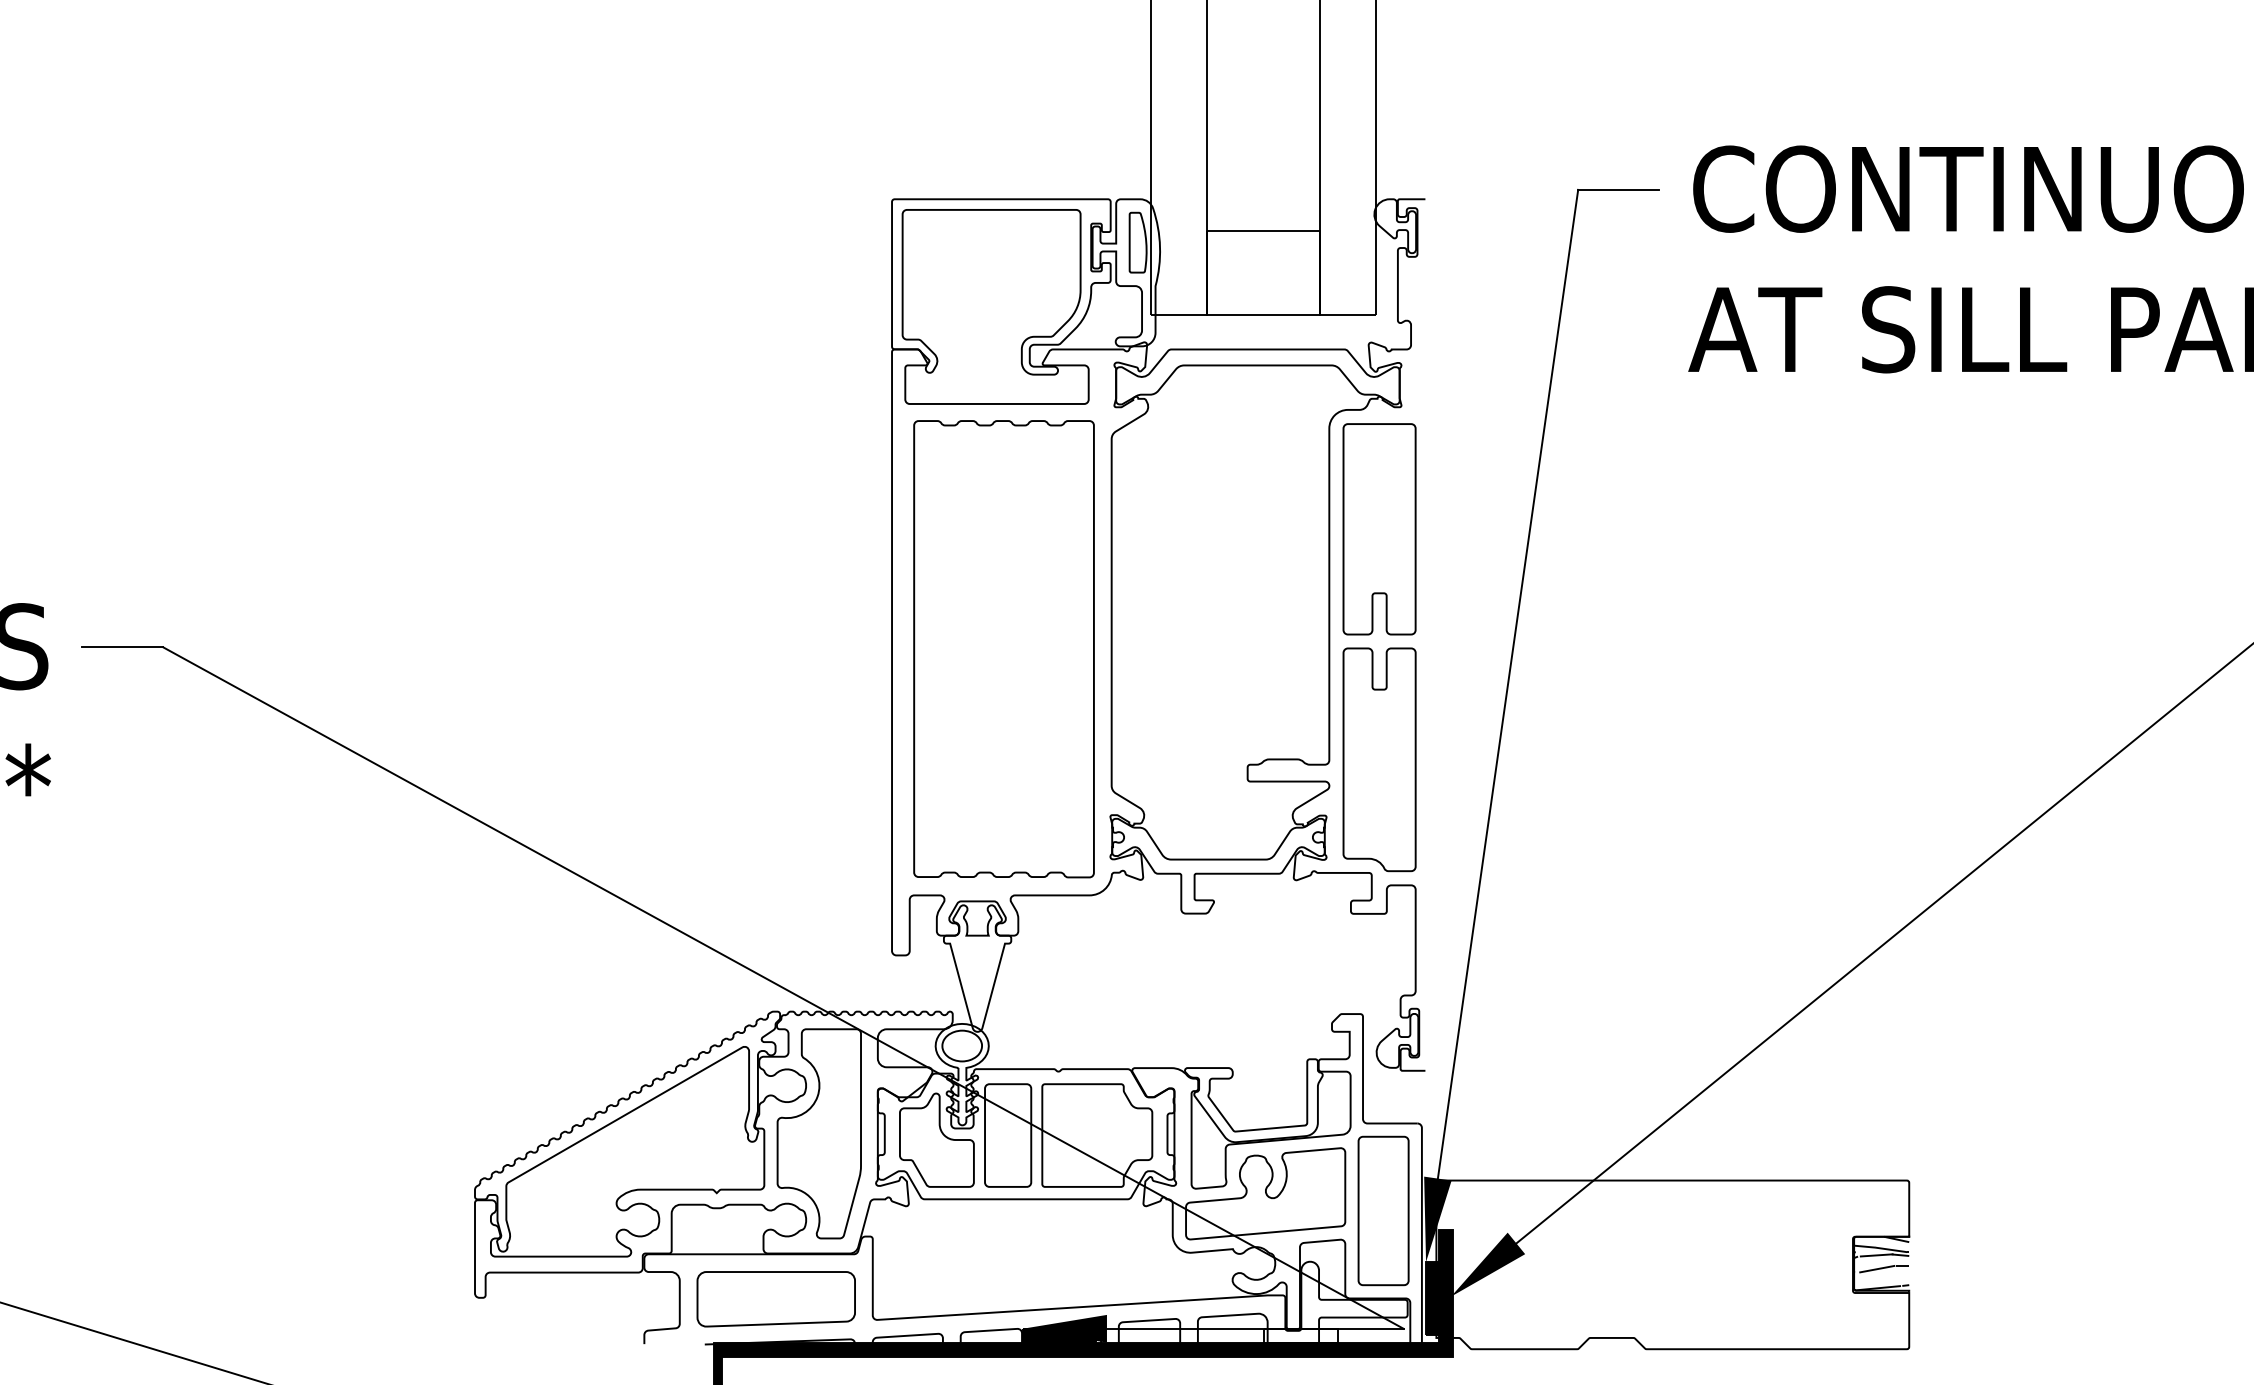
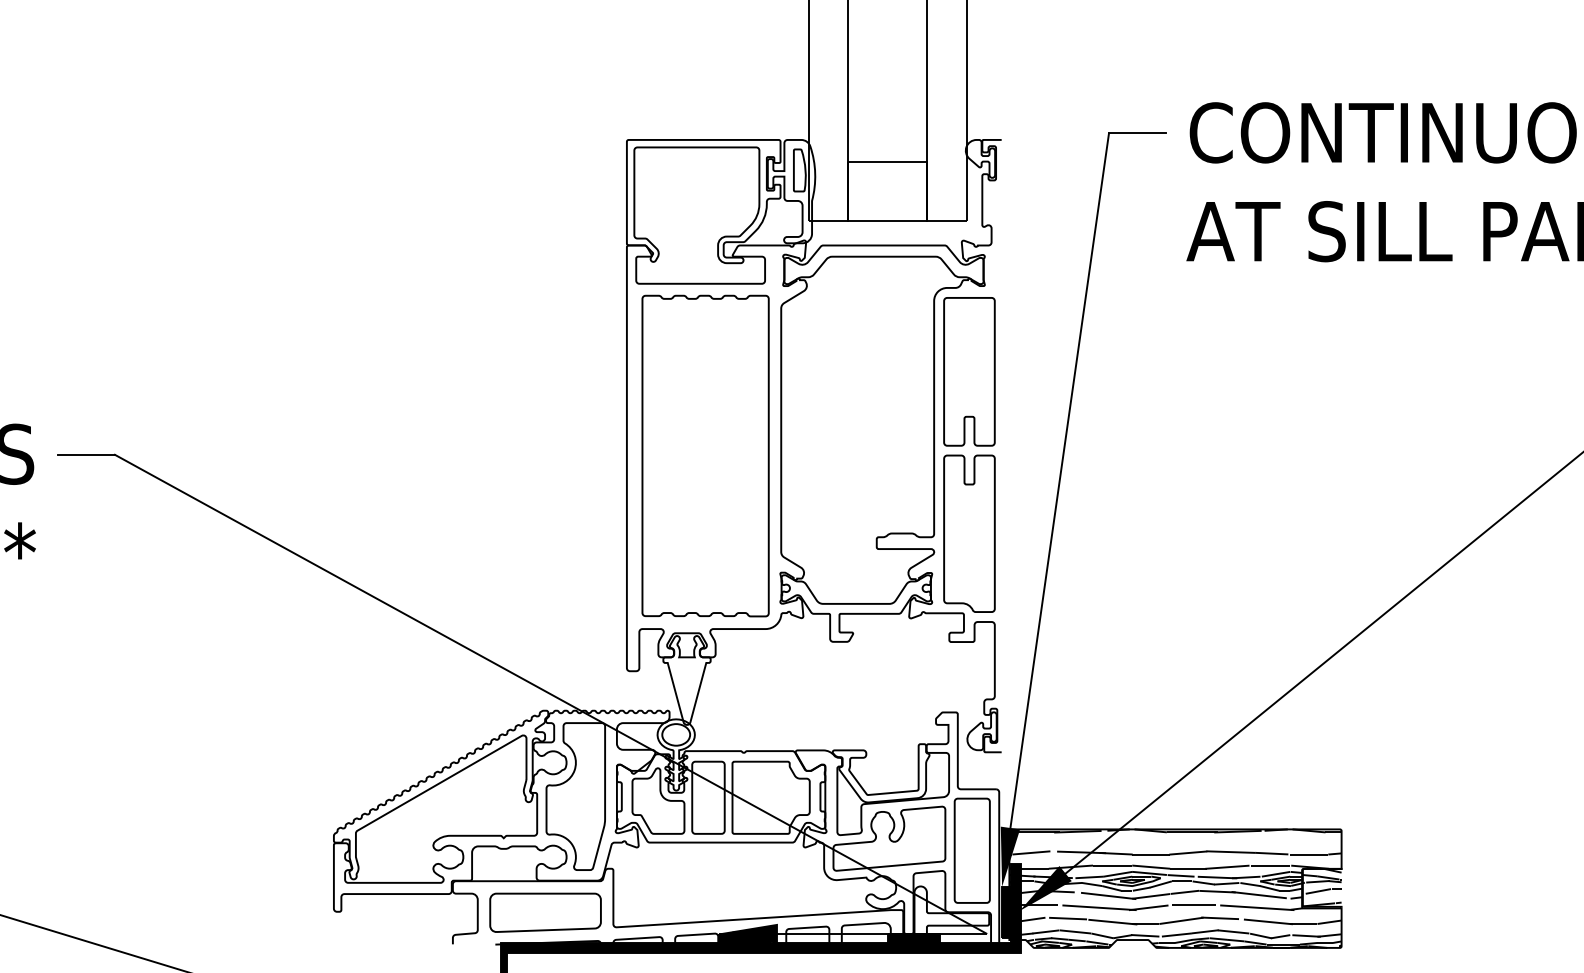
hatch: (1672, 1264) -> (1175, 888), added
fill: (1300, 1335) -> (913, 938), added

